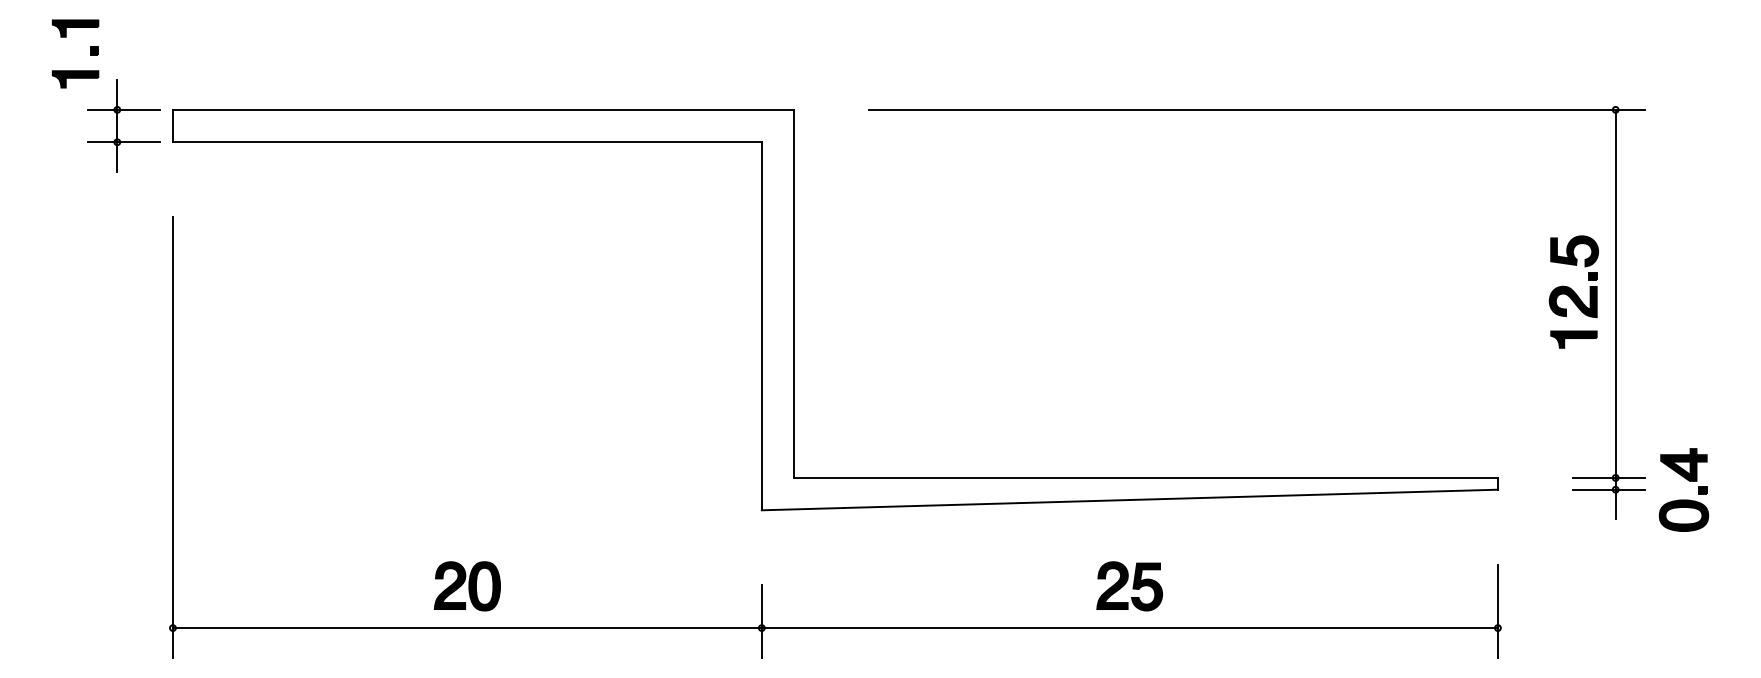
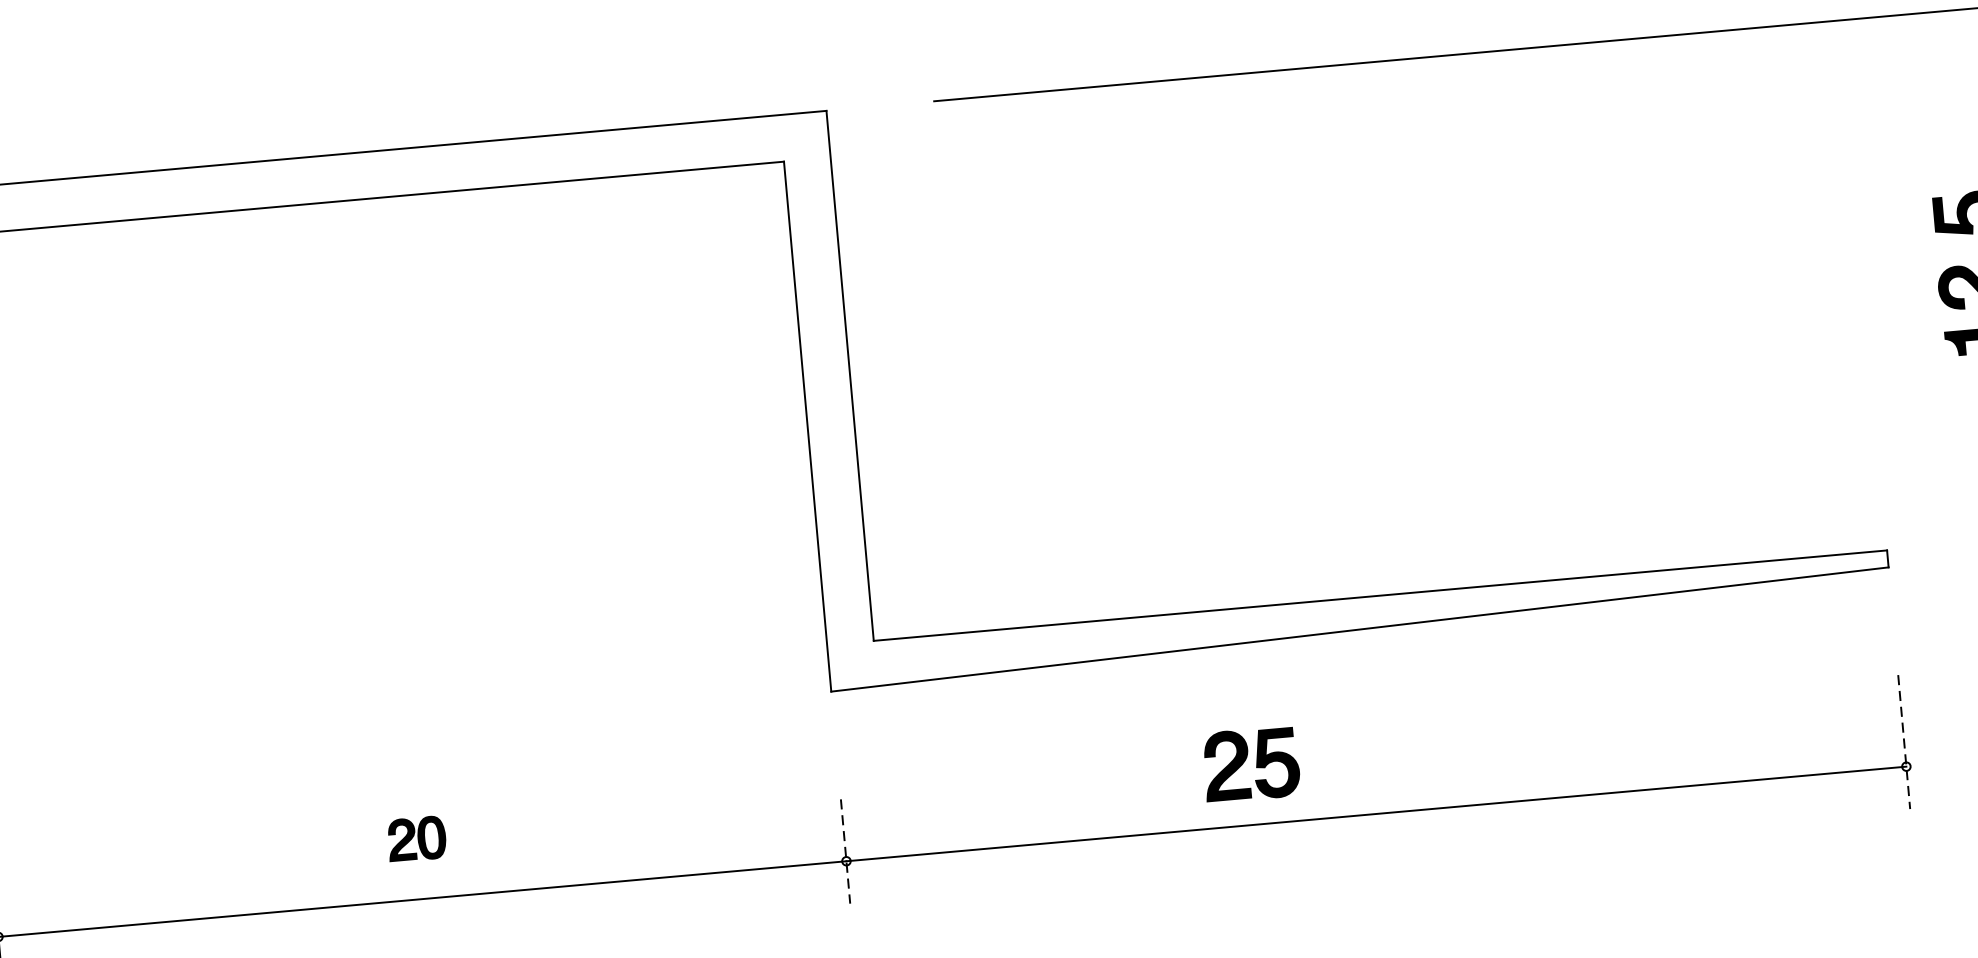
part: (466, 586) -> (415, 839), size x0.6
part: (1129, 586) -> (1251, 764), moved
line: (1497, 611) -> (1903, 742), solid -> dashed
line: (761, 621) -> (845, 851), solid -> dashed

